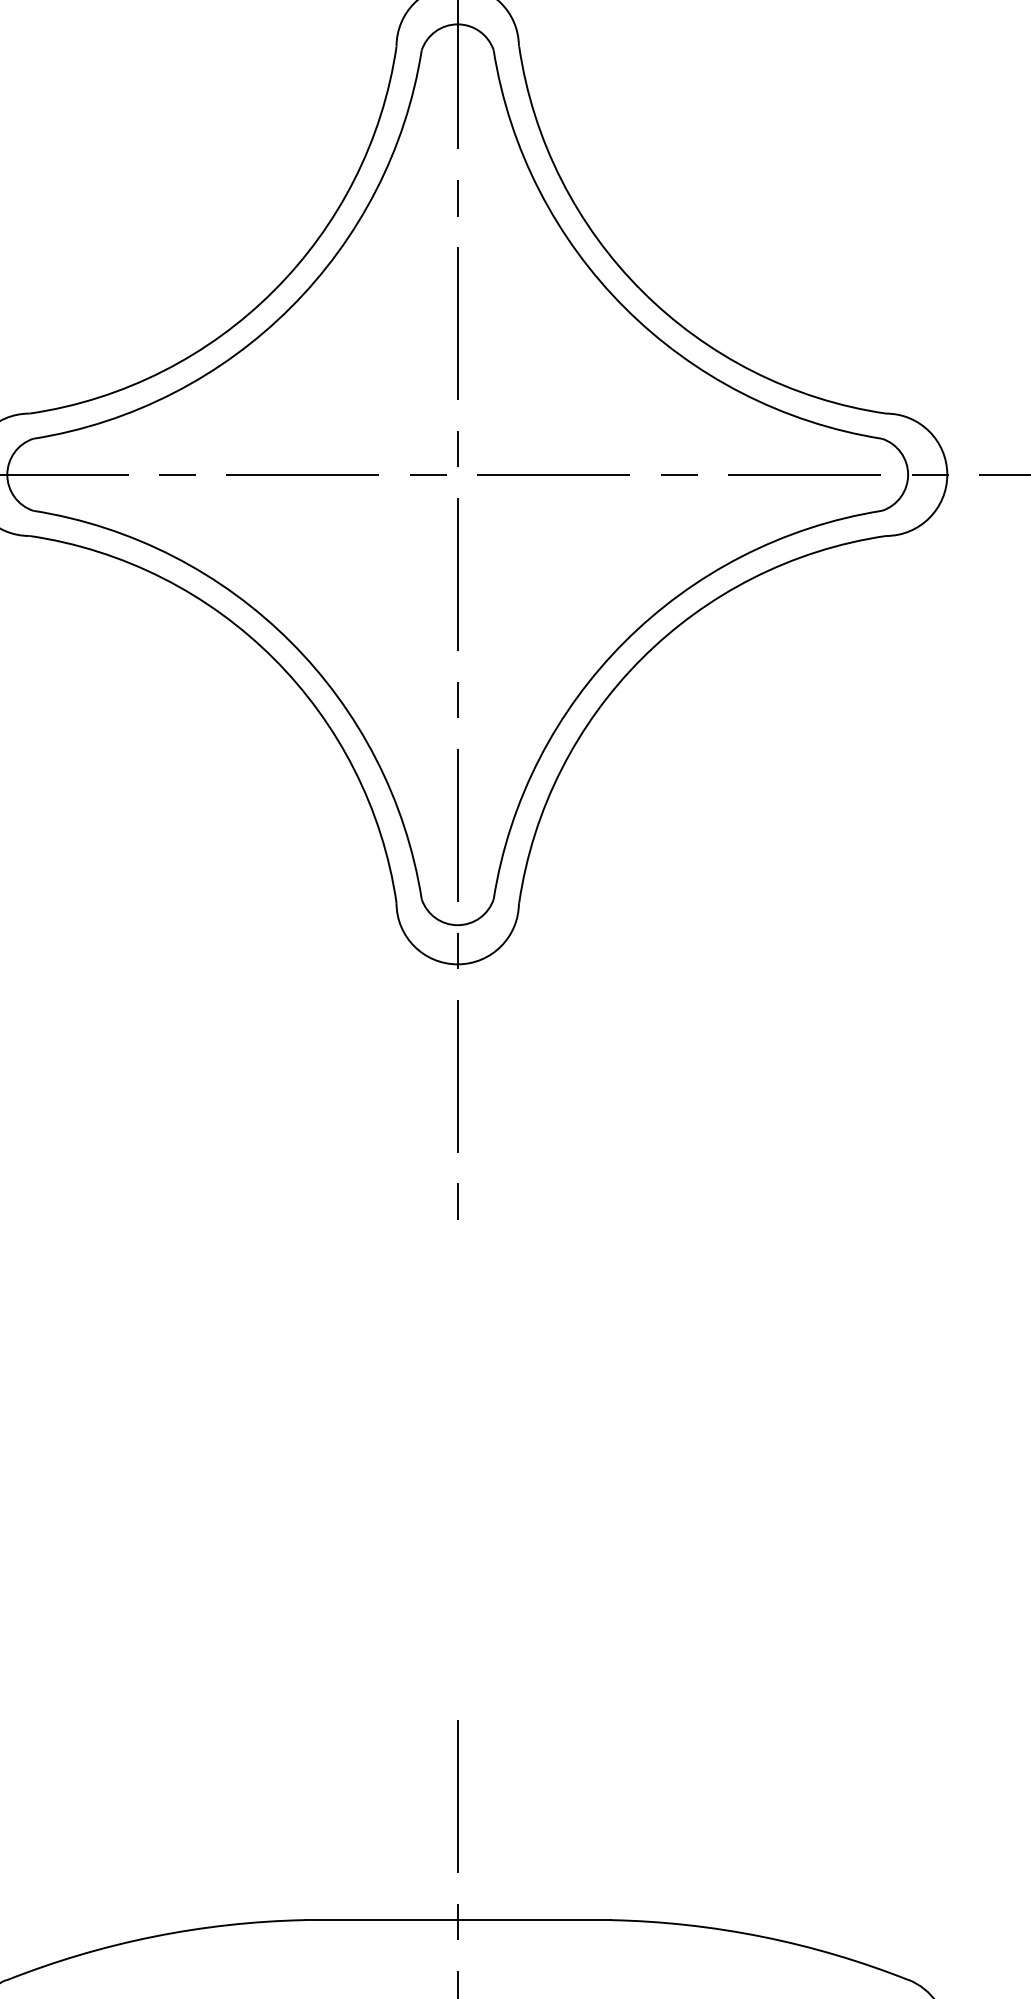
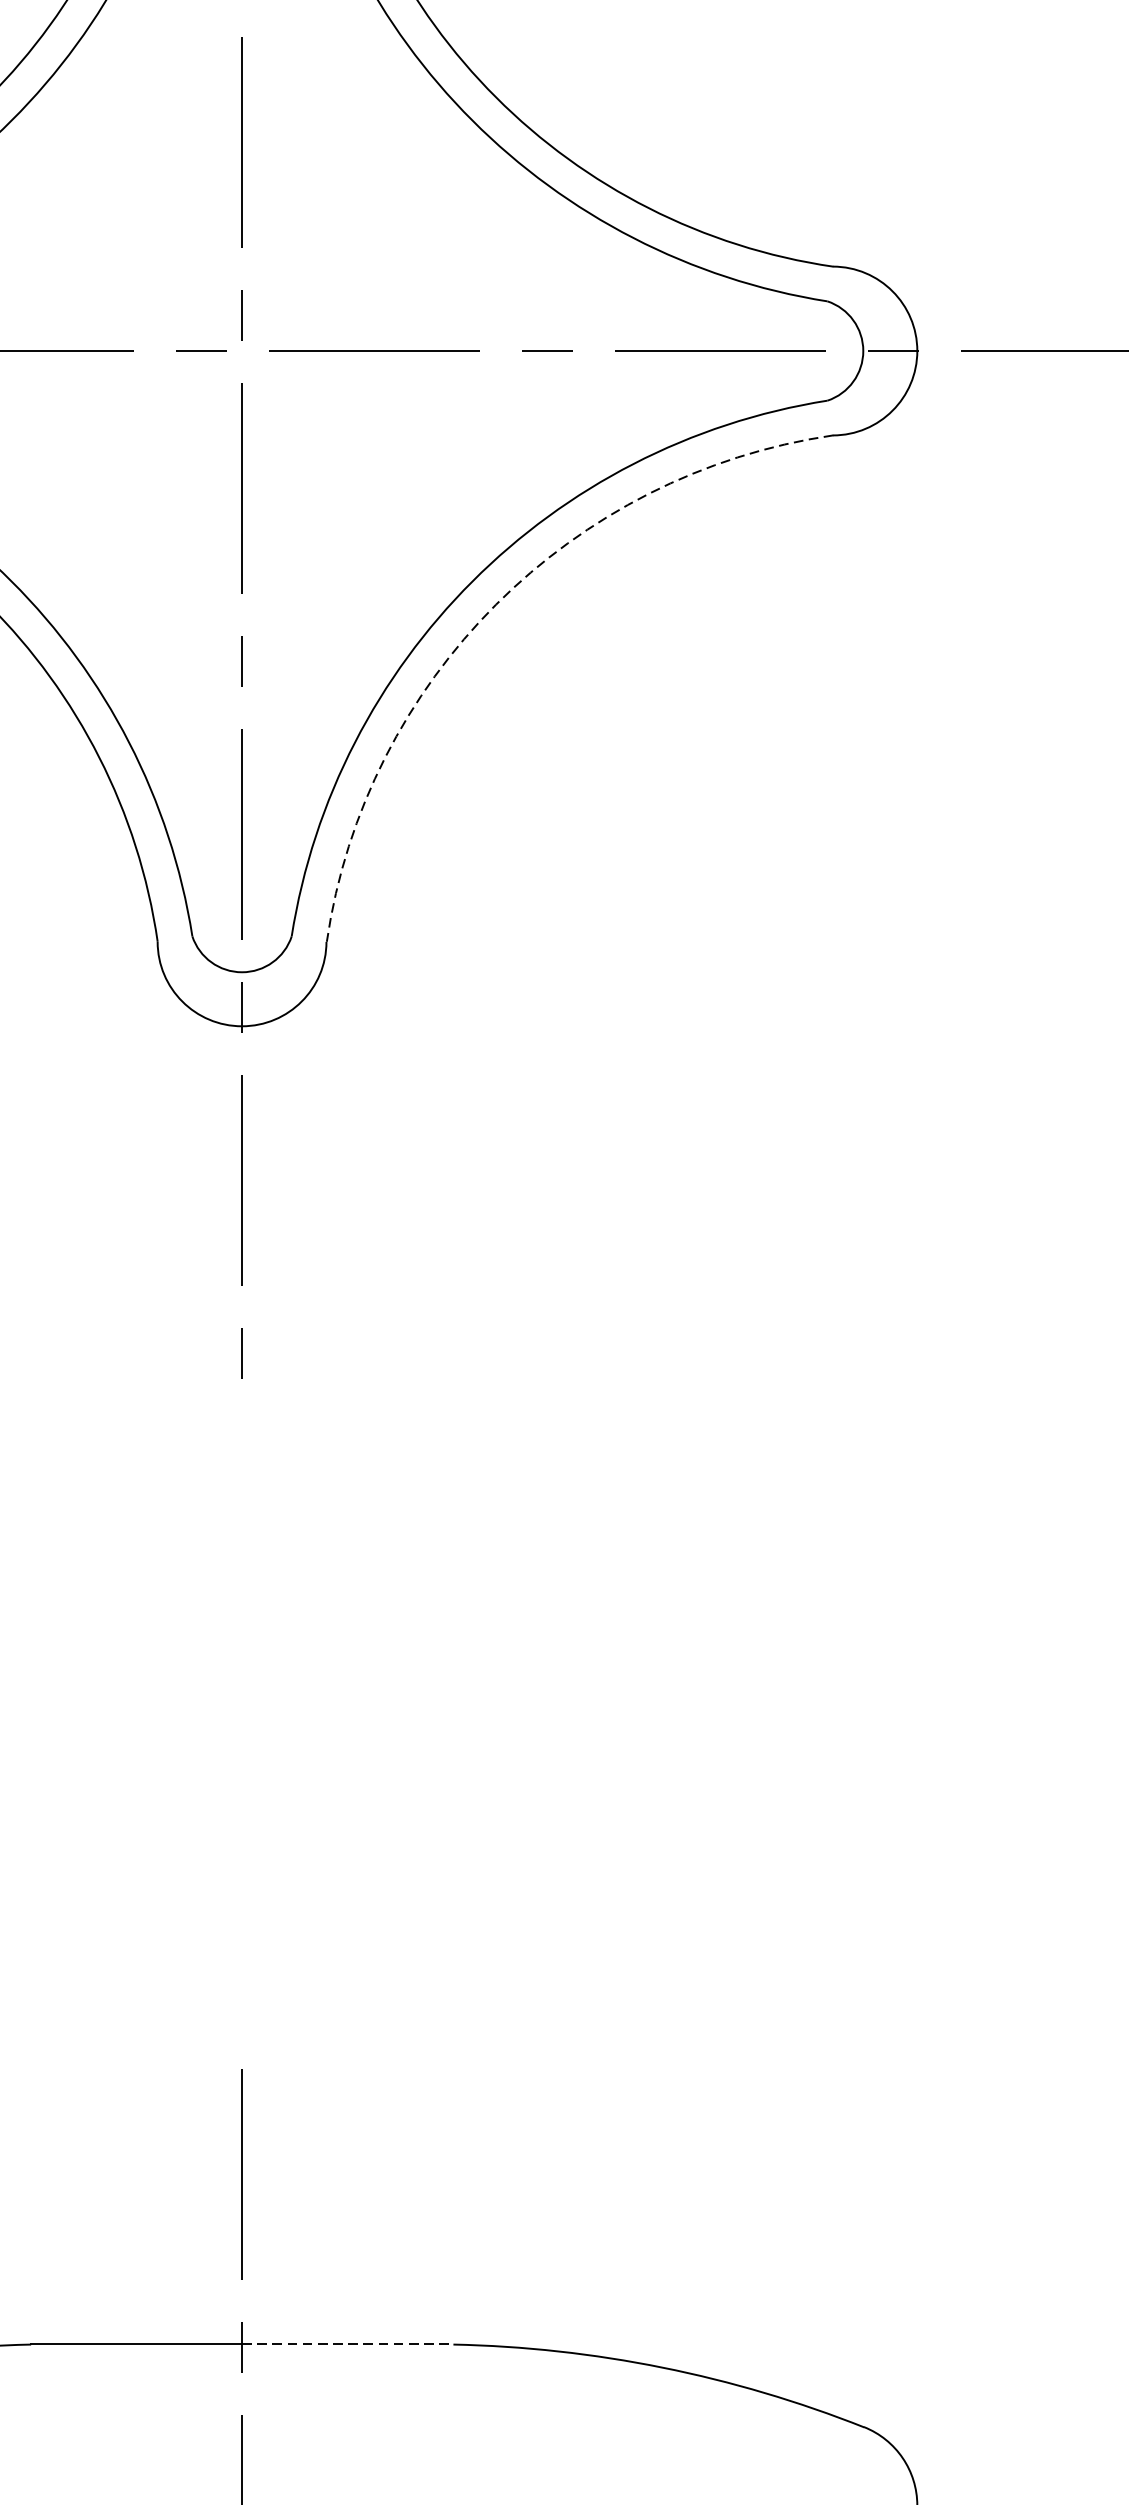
arc: (641, 658) -> (495, 604), solid -> dashed
line: (534, 1919) -> (347, 2343), solid -> dashed

